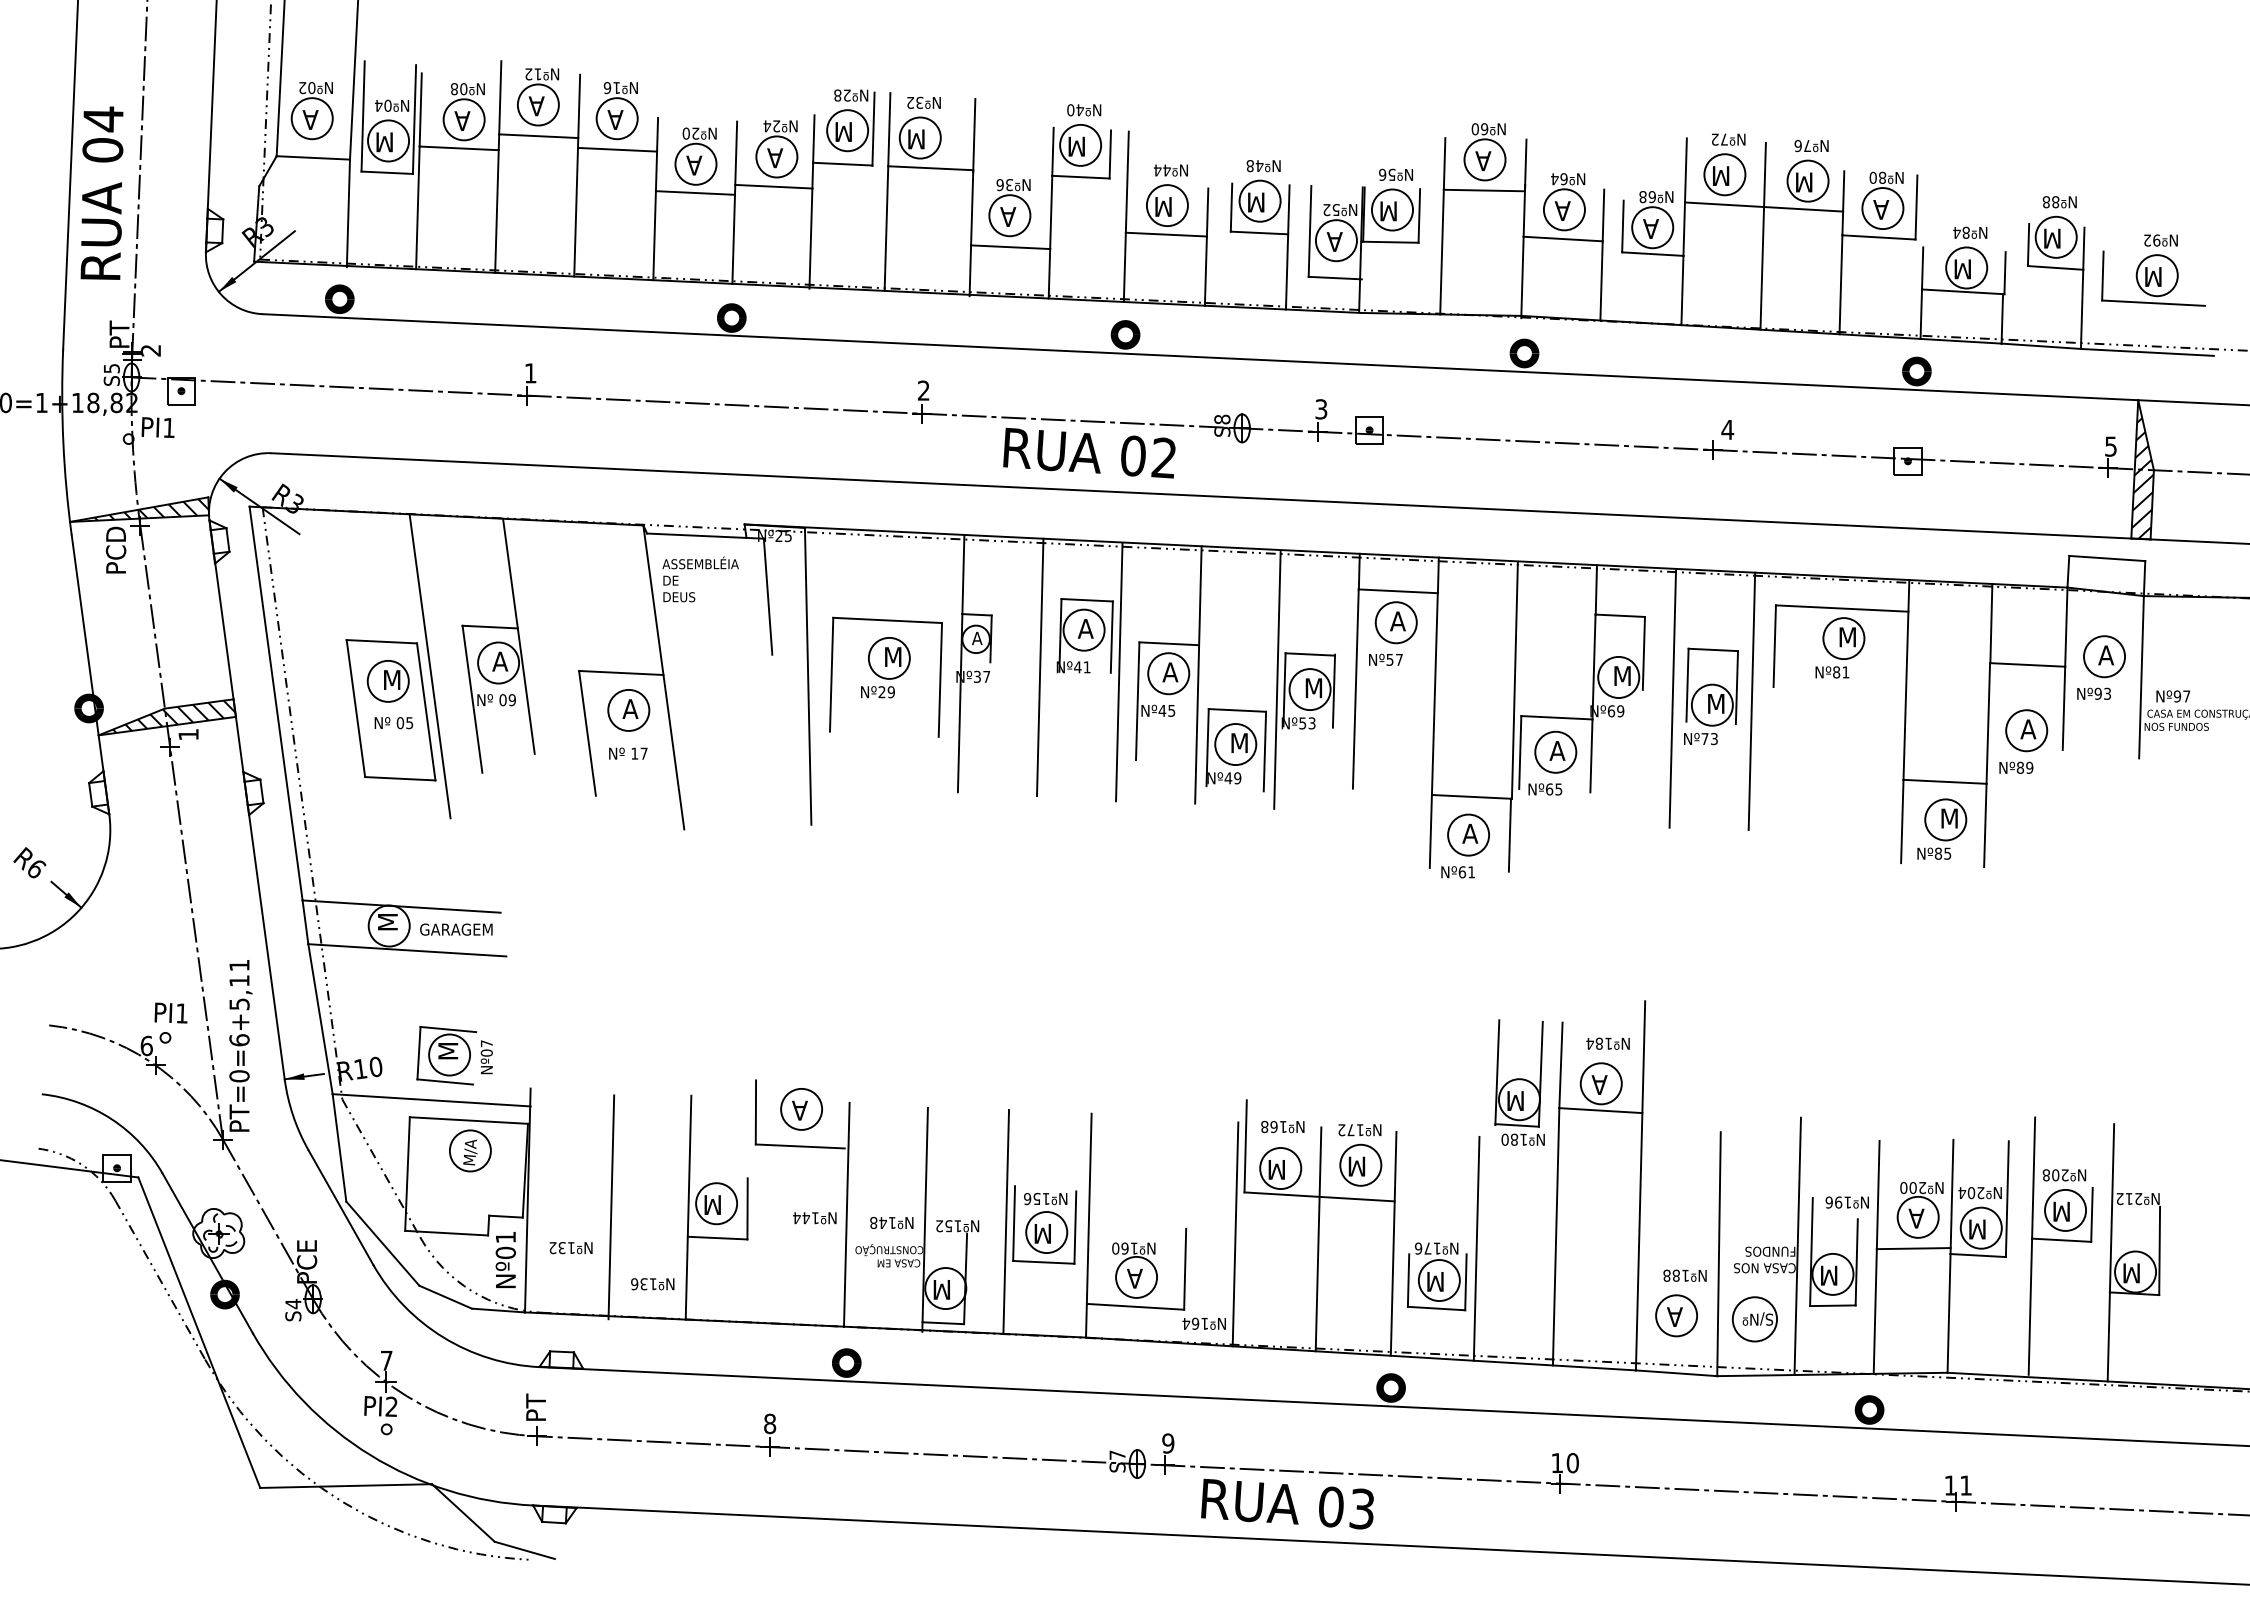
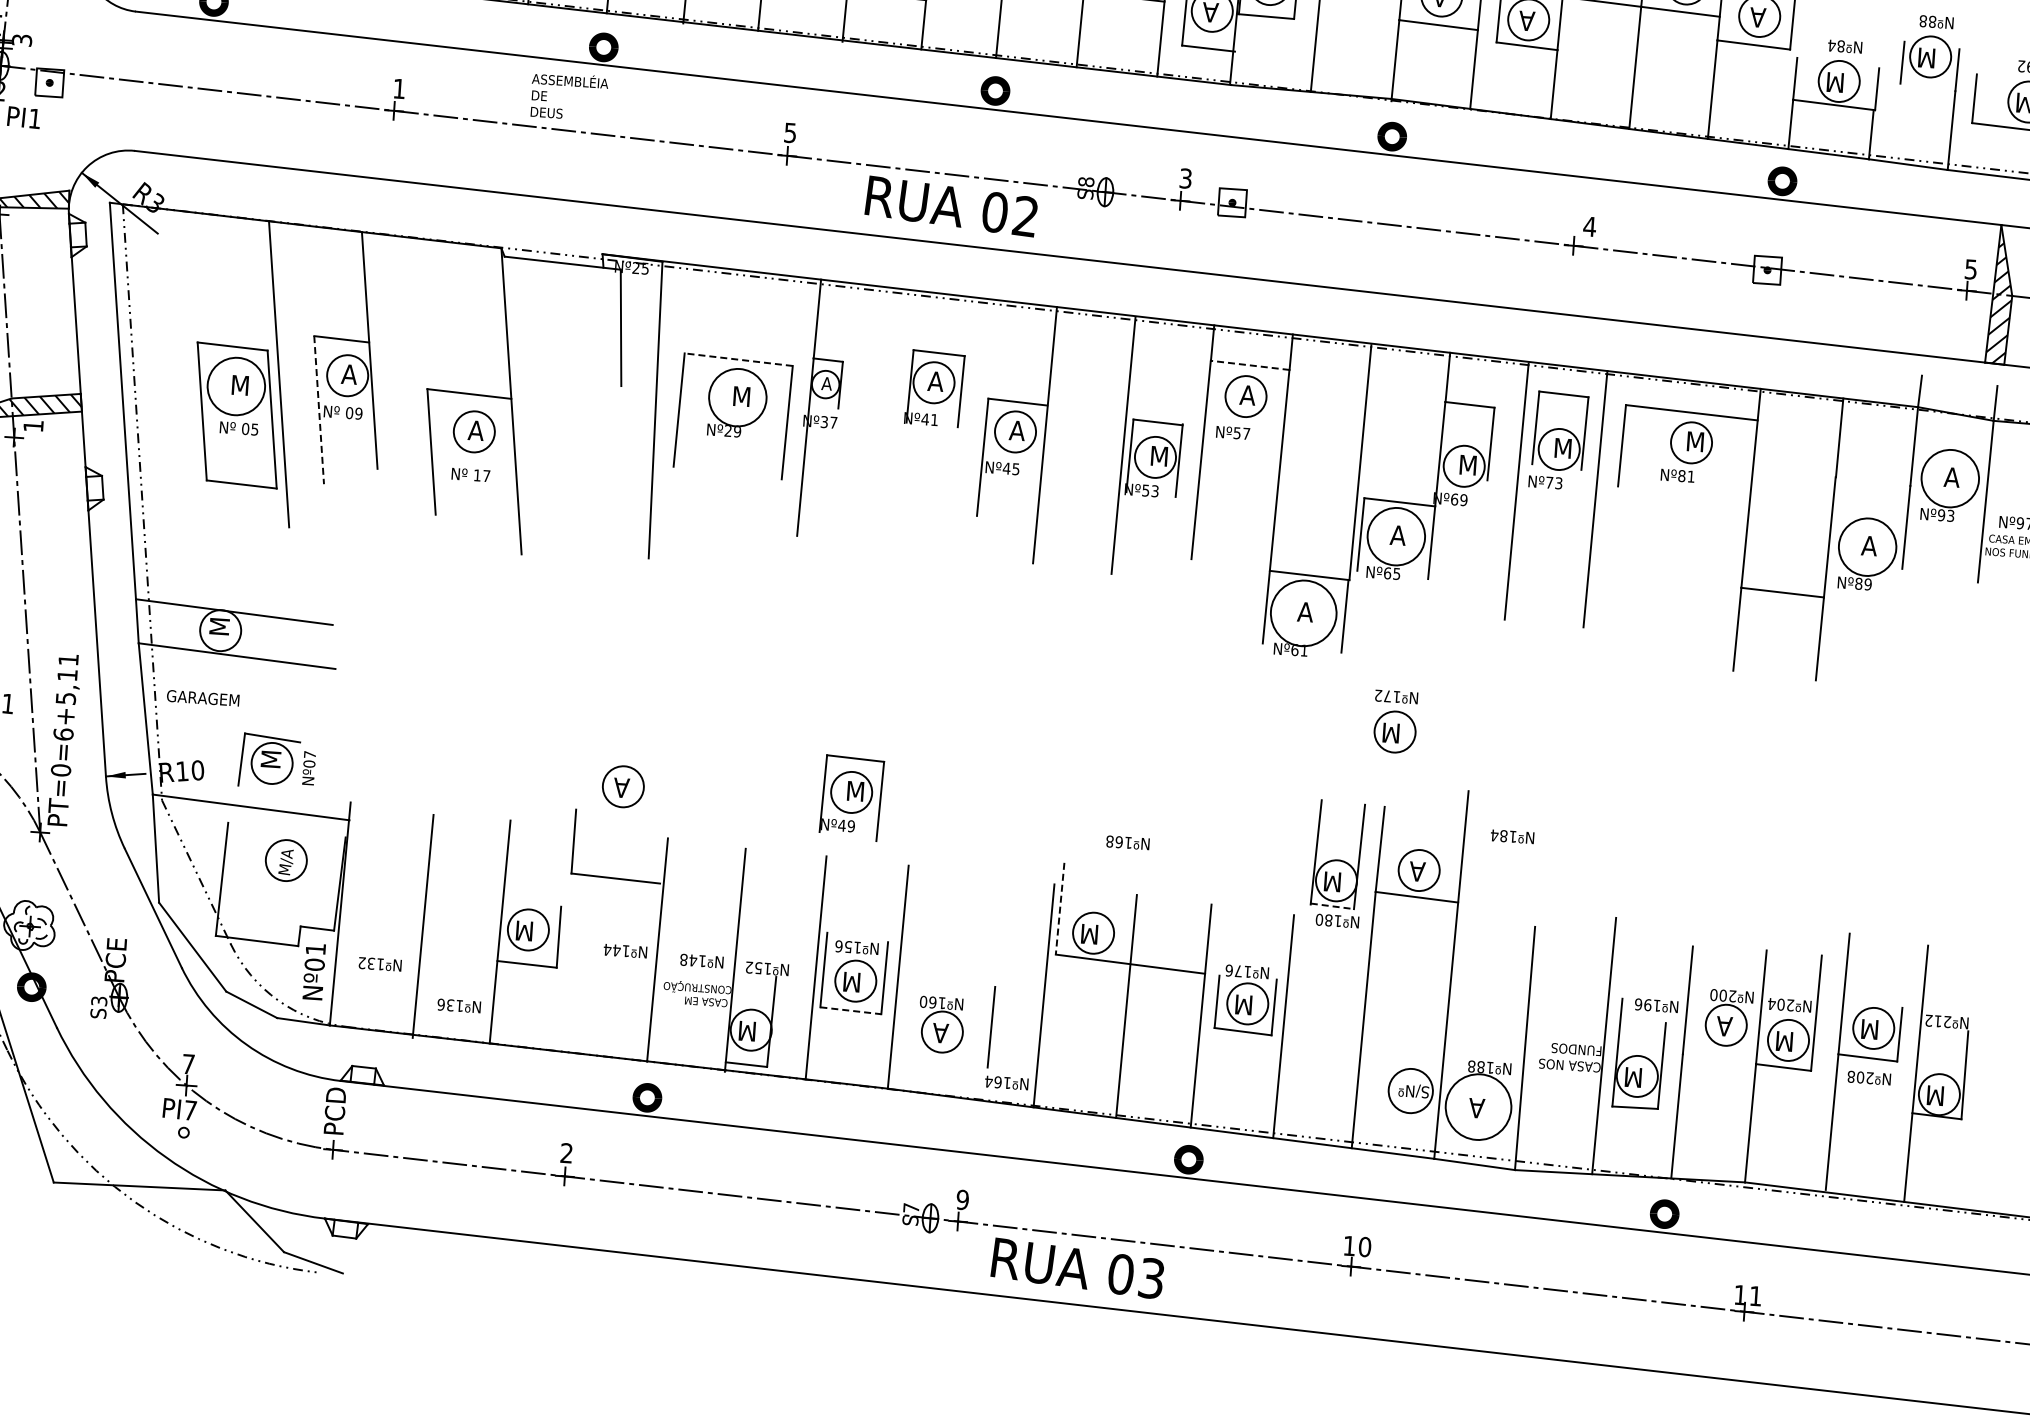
line: (2055, 267) -> (1927, 87), removed
text: (151, 350) -> (22, 40), 2 -> 3
text: (923, 390) -> (790, 132), 2 -> 5
line: (2107, 558) -> (1959, 380), removed
text: (700, 579) -> (569, 96), moved
line: (1398, 591) -> (1250, 365), solid -> dashed
line: (887, 620) -> (738, 359), solid -> dashed
circle: (2104, 656) -> (1950, 478), size x1.4
circle: (888, 657) -> (737, 396), size x1.4
line: (2027, 664) -> (1872, 481), removed
line: (1040, 667) -> (888, 417), removed
line: (1119, 672) -> (966, 427), removed
circle: (387, 680) -> (235, 385), size x1.4
part: (1711, 696) -> (1558, 440), moved
line: (472, 699) -> (319, 410), solid -> dashed
circle: (2026, 730) -> (1867, 546), size x1.4
part: (1236, 750) -> (851, 798), moved
circle: (1555, 751) -> (1396, 535), size x1.4
part: (1942, 828) -> (1776, 639), removed
circle: (1468, 834) -> (1303, 612), size x1.6
text: (456, 929) -> (203, 698), moved
text: (1607, 1043) -> (1511, 836), moved
line: (445, 1081) -> (266, 789), removed
part: (801, 1109) -> (623, 786), moved
line: (468, 1120) -> (286, 830), removed
line: (1517, 1125) -> (1332, 906), solid -> dashed
text: (1282, 1126) -> (1127, 842), moved
line: (1245, 1146) -> (1059, 908), solid -> dashed
part: (1360, 1155) -> (1395, 722), moved
text: (2064, 1175) -> (1869, 1078), moved
line: (1913, 1248) -> (1719, 1056), removed
line: (1043, 1262) -> (850, 1010), solid -> dashed
part: (1437, 1276) -> (1246, 999), moved
text: (293, 1304) -> (99, 1001), S4 -> S3
line: (1136, 1306) -> (940, 1061), removed
circle: (1676, 1315) -> (1478, 1106), size x1.6
part: (1754, 1319) -> (1410, 1091), moved
text: (535, 1391) -> (334, 1105), PT -> PCD
text: (391, 1406) -> (190, 1110), PI2 -> PI7
text: (770, 1423) -> (567, 1152), 8 -> 2

